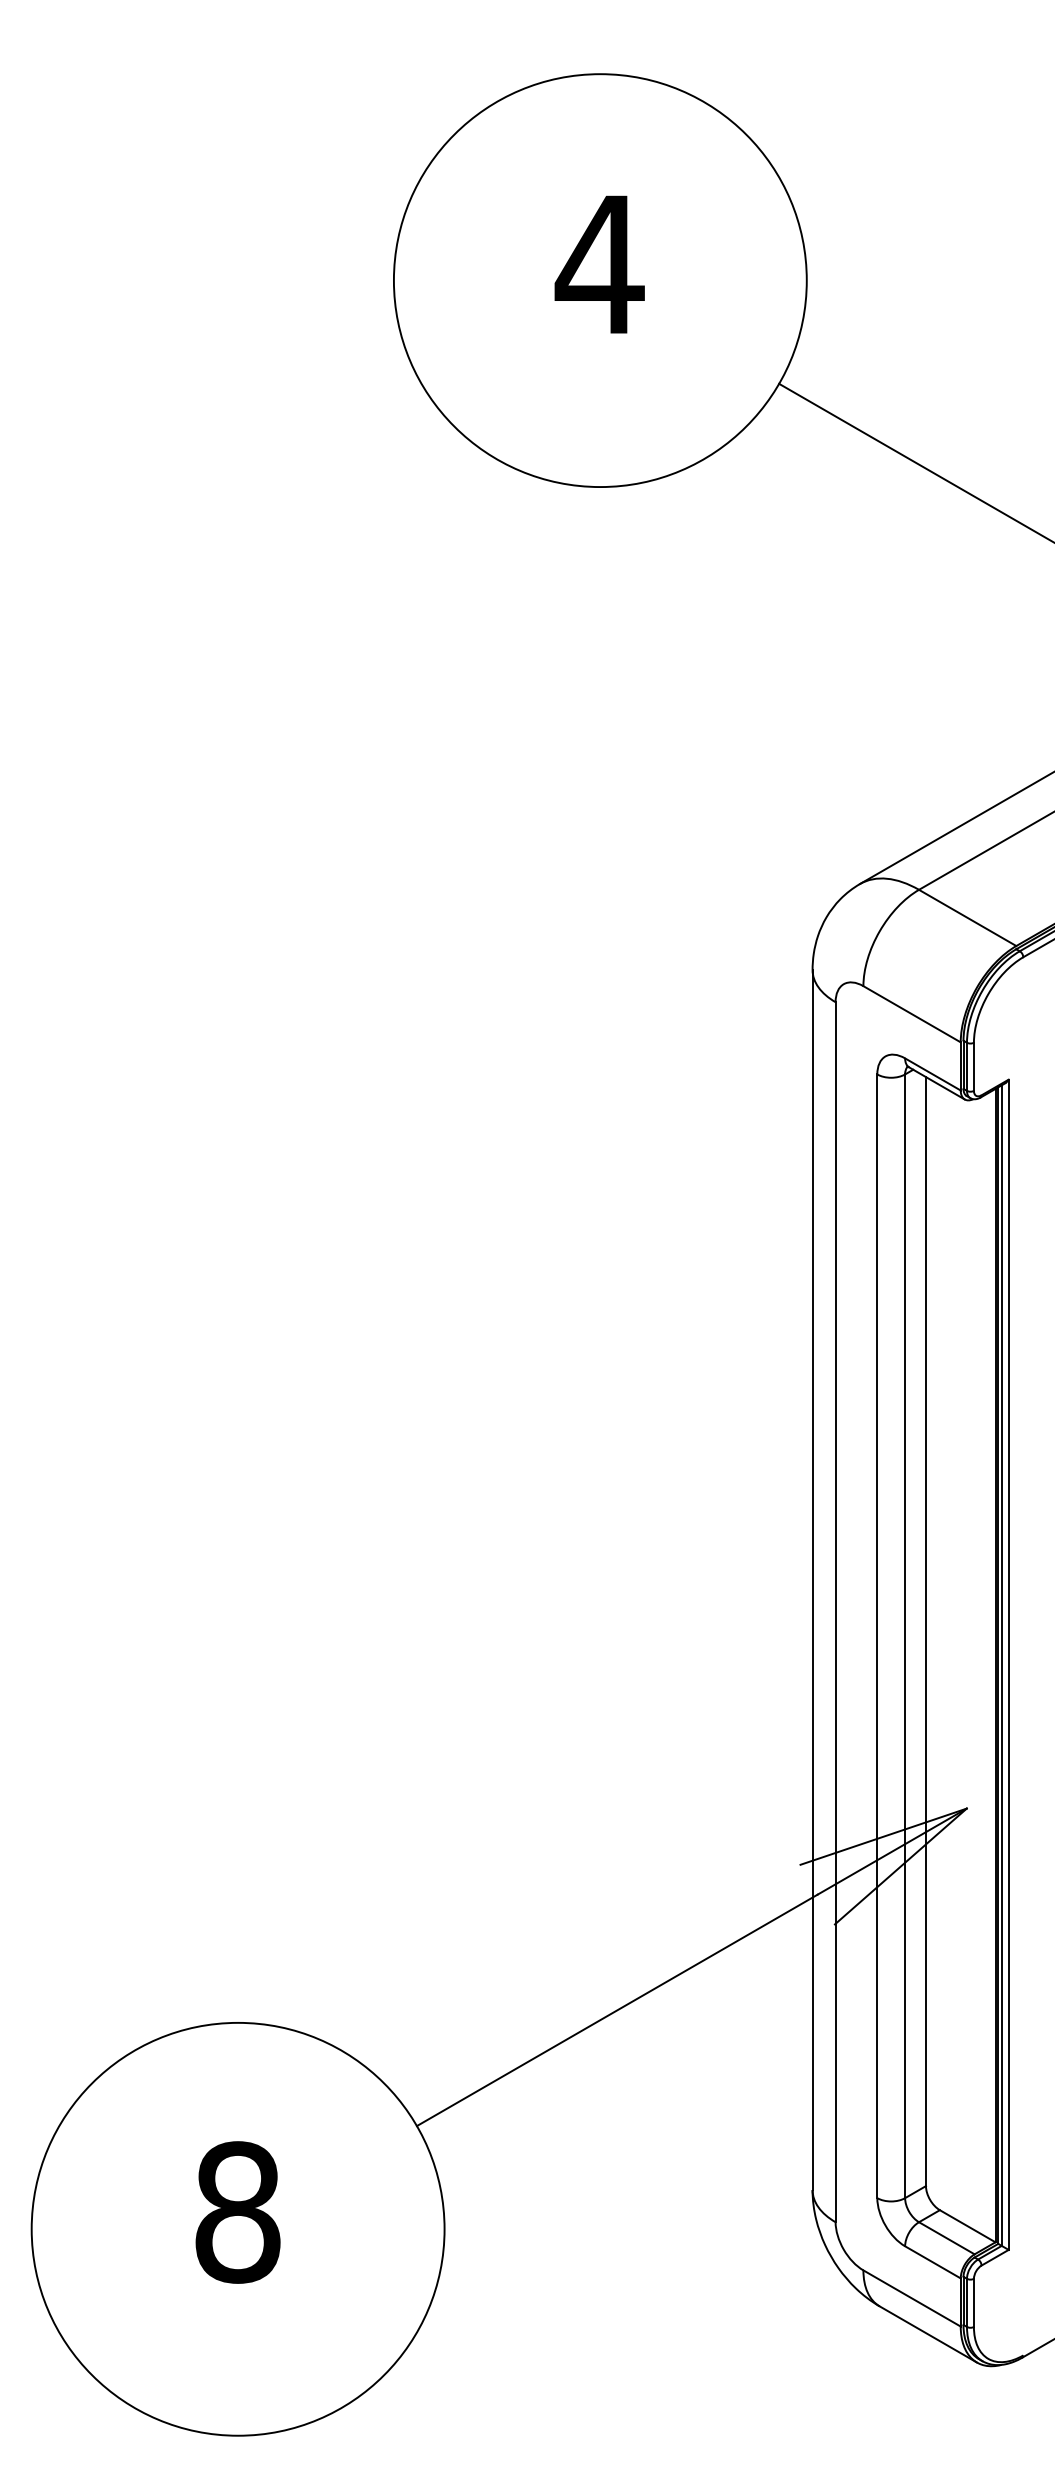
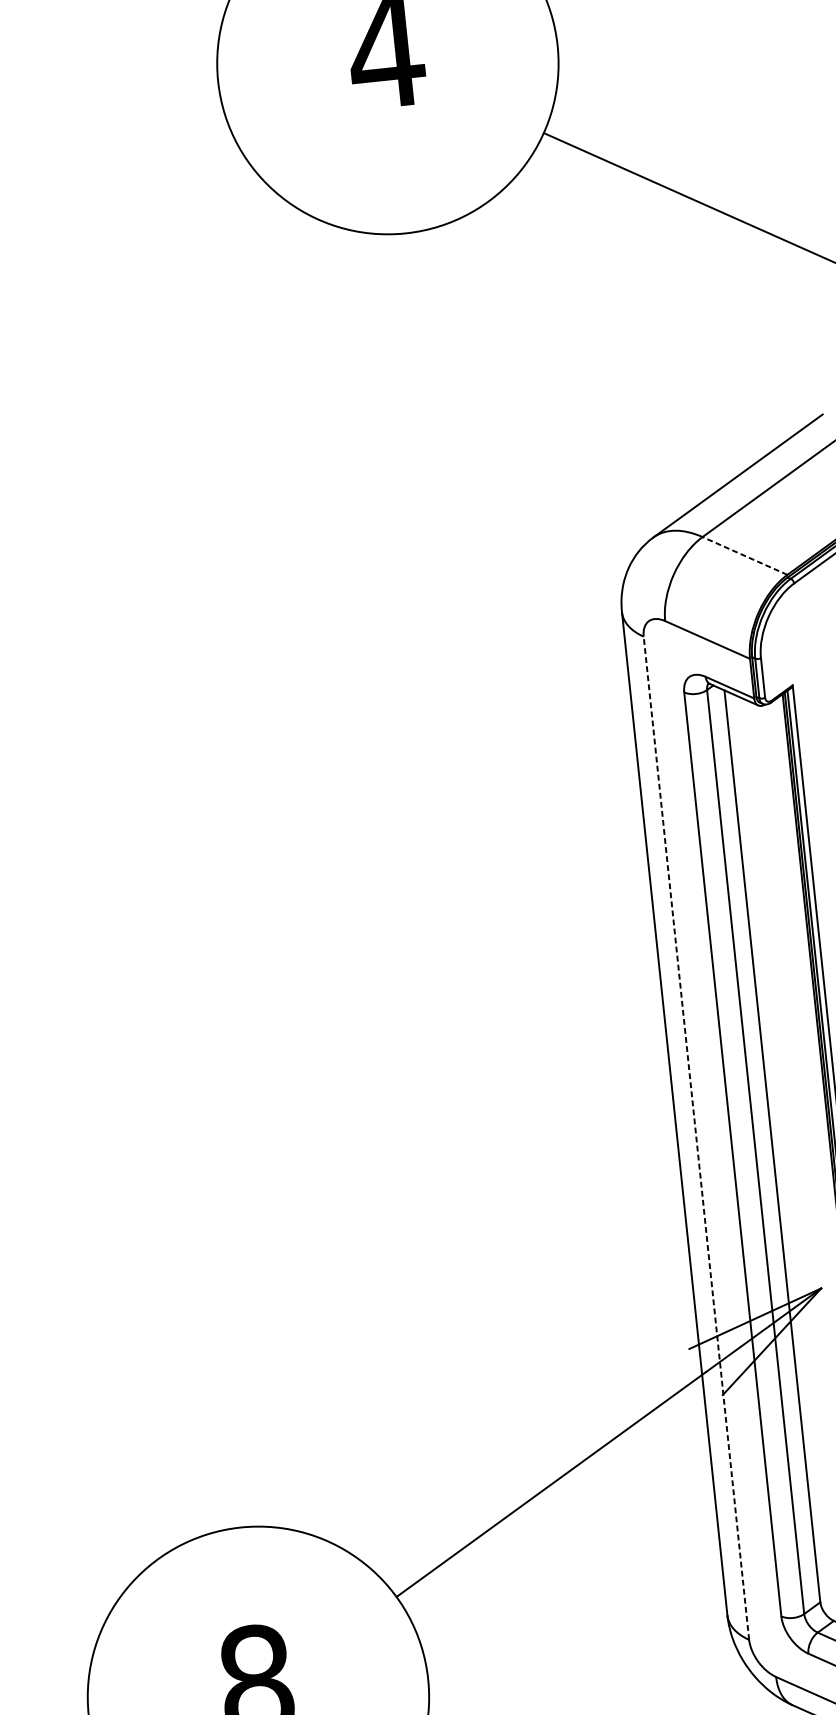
line: (967, 917) -> (744, 555), solid -> dashed
line: (835, 1611) -> (696, 1137), solid -> dashed

